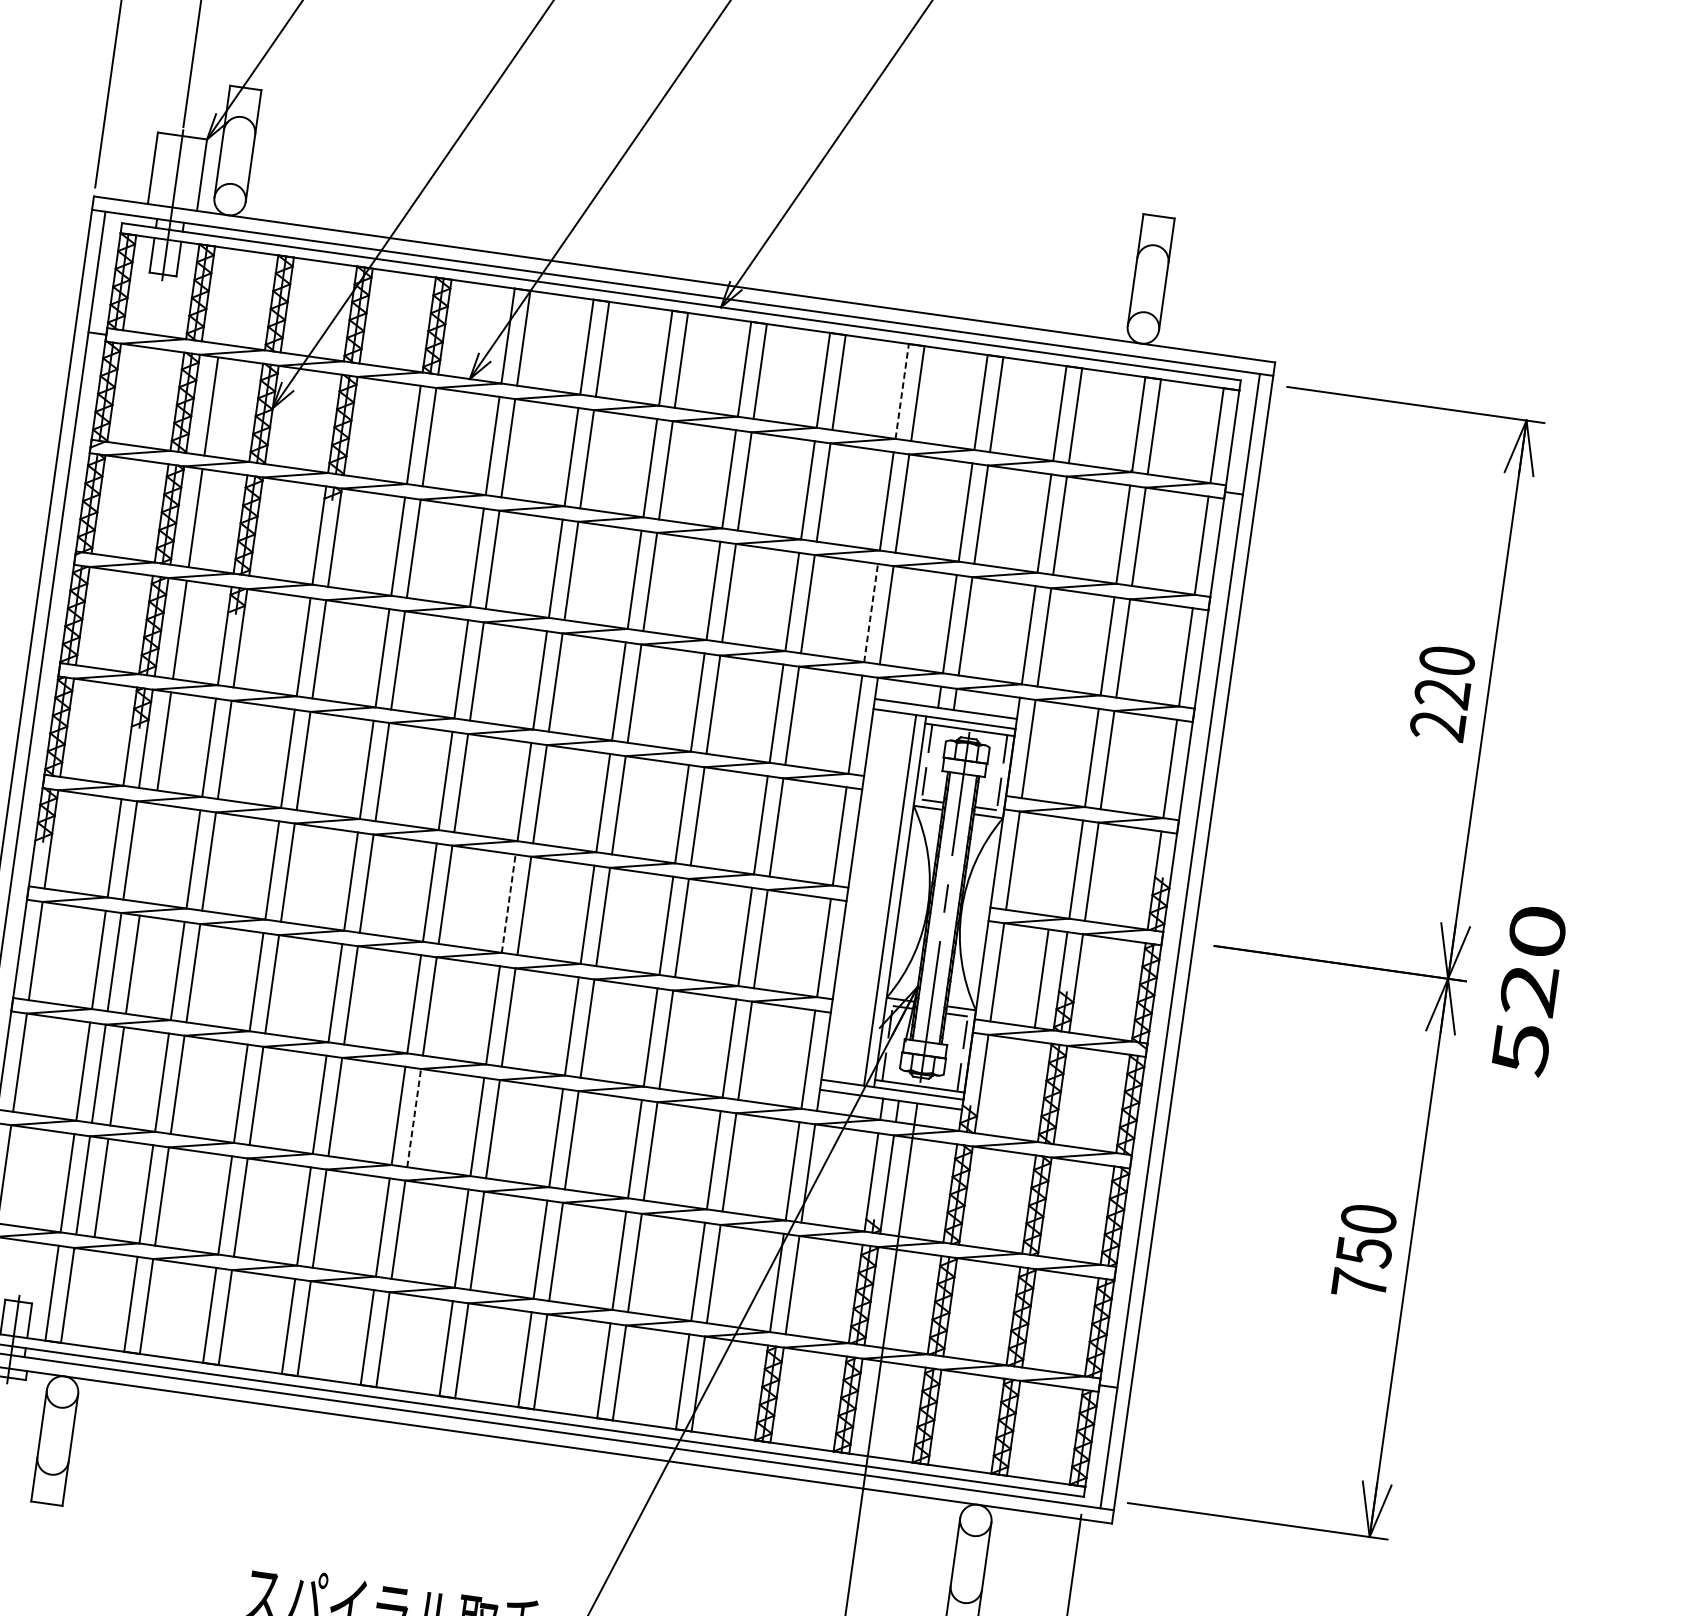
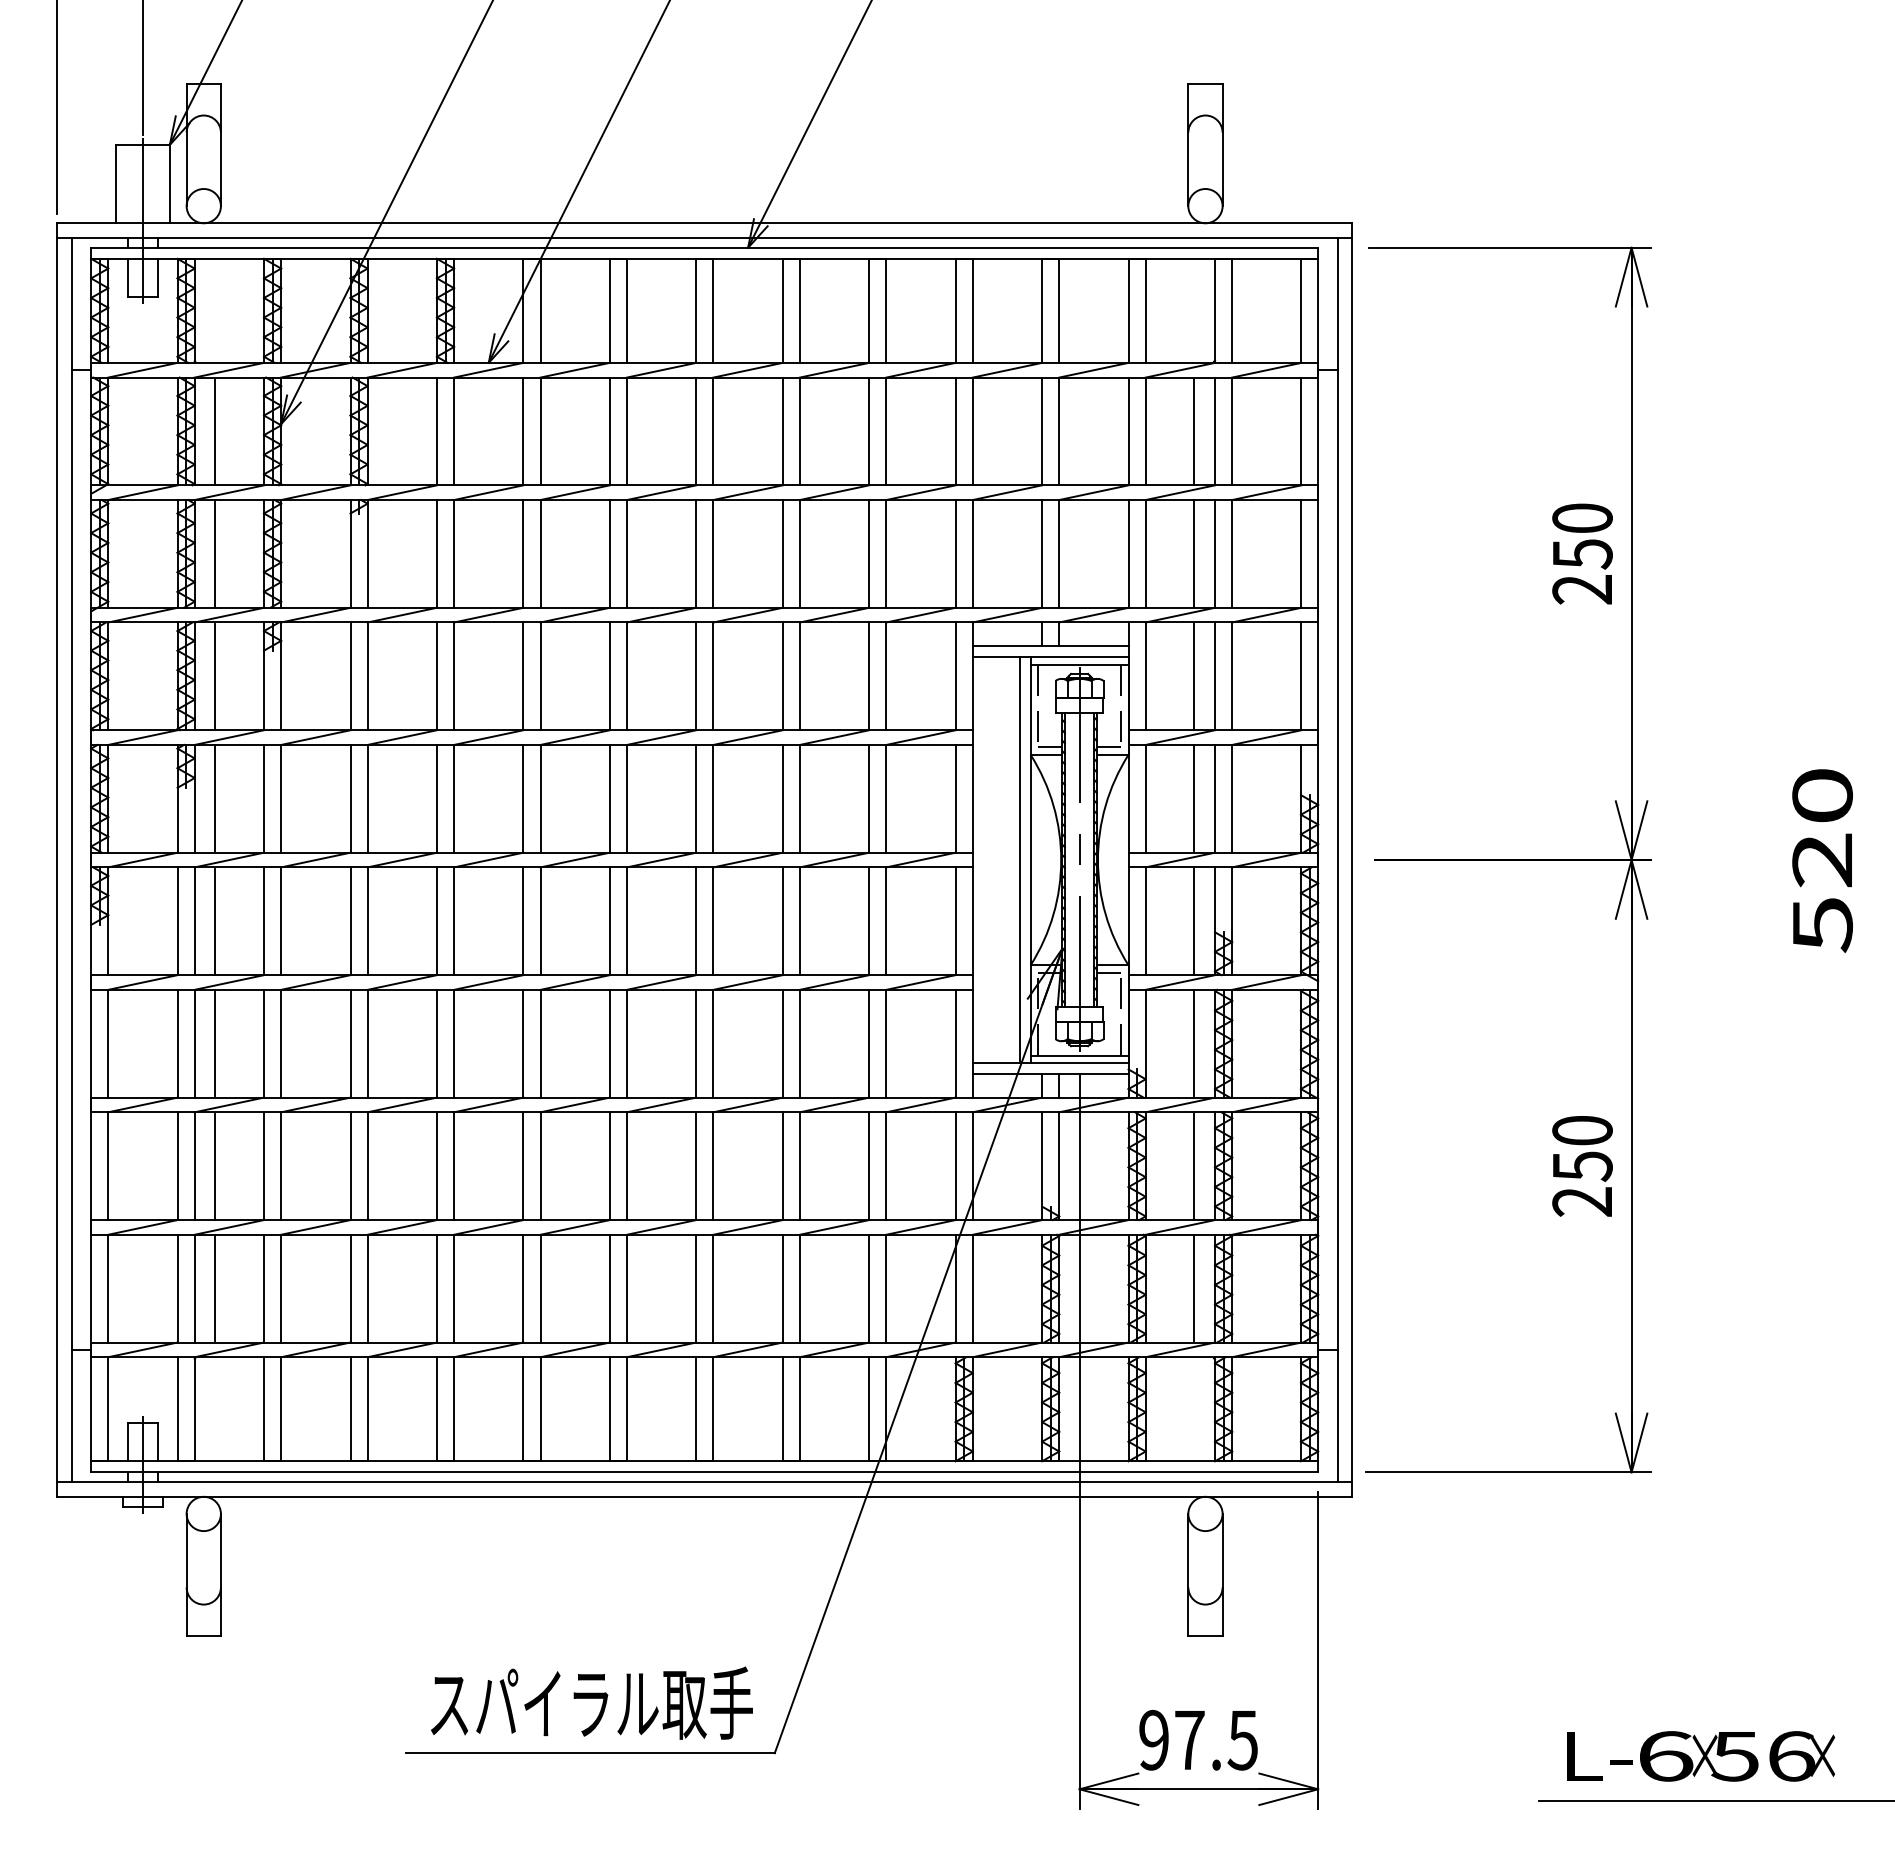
line: (902, 391) -> (955, 310), dashed -> solid
line: (1104, 532) -> (1194, 431), added
line: (870, 612) -> (955, 553), dashed -> solid
line: (1088, 643) -> (1194, 553), added
text: (1442, 693) -> (1582, 554), 220 -> 250
line: (1073, 755) -> (1194, 676), added
line: (148, 853) -> (214, 921), added
line: (1057, 865) -> (1194, 797), added
line: (508, 903) -> (609, 921), dashed -> solid
text: (1529, 991) -> (1822, 861), moved
line: (1026, 1089) -> (1194, 1042), added
line: (414, 1118) -> (540, 1166), dashed -> solid
line: (1010, 1202) -> (1194, 1166), added
text: (1358, 1283) -> (1581, 1201), 750 -> 250
line: (994, 1312) -> (1194, 1287), added

